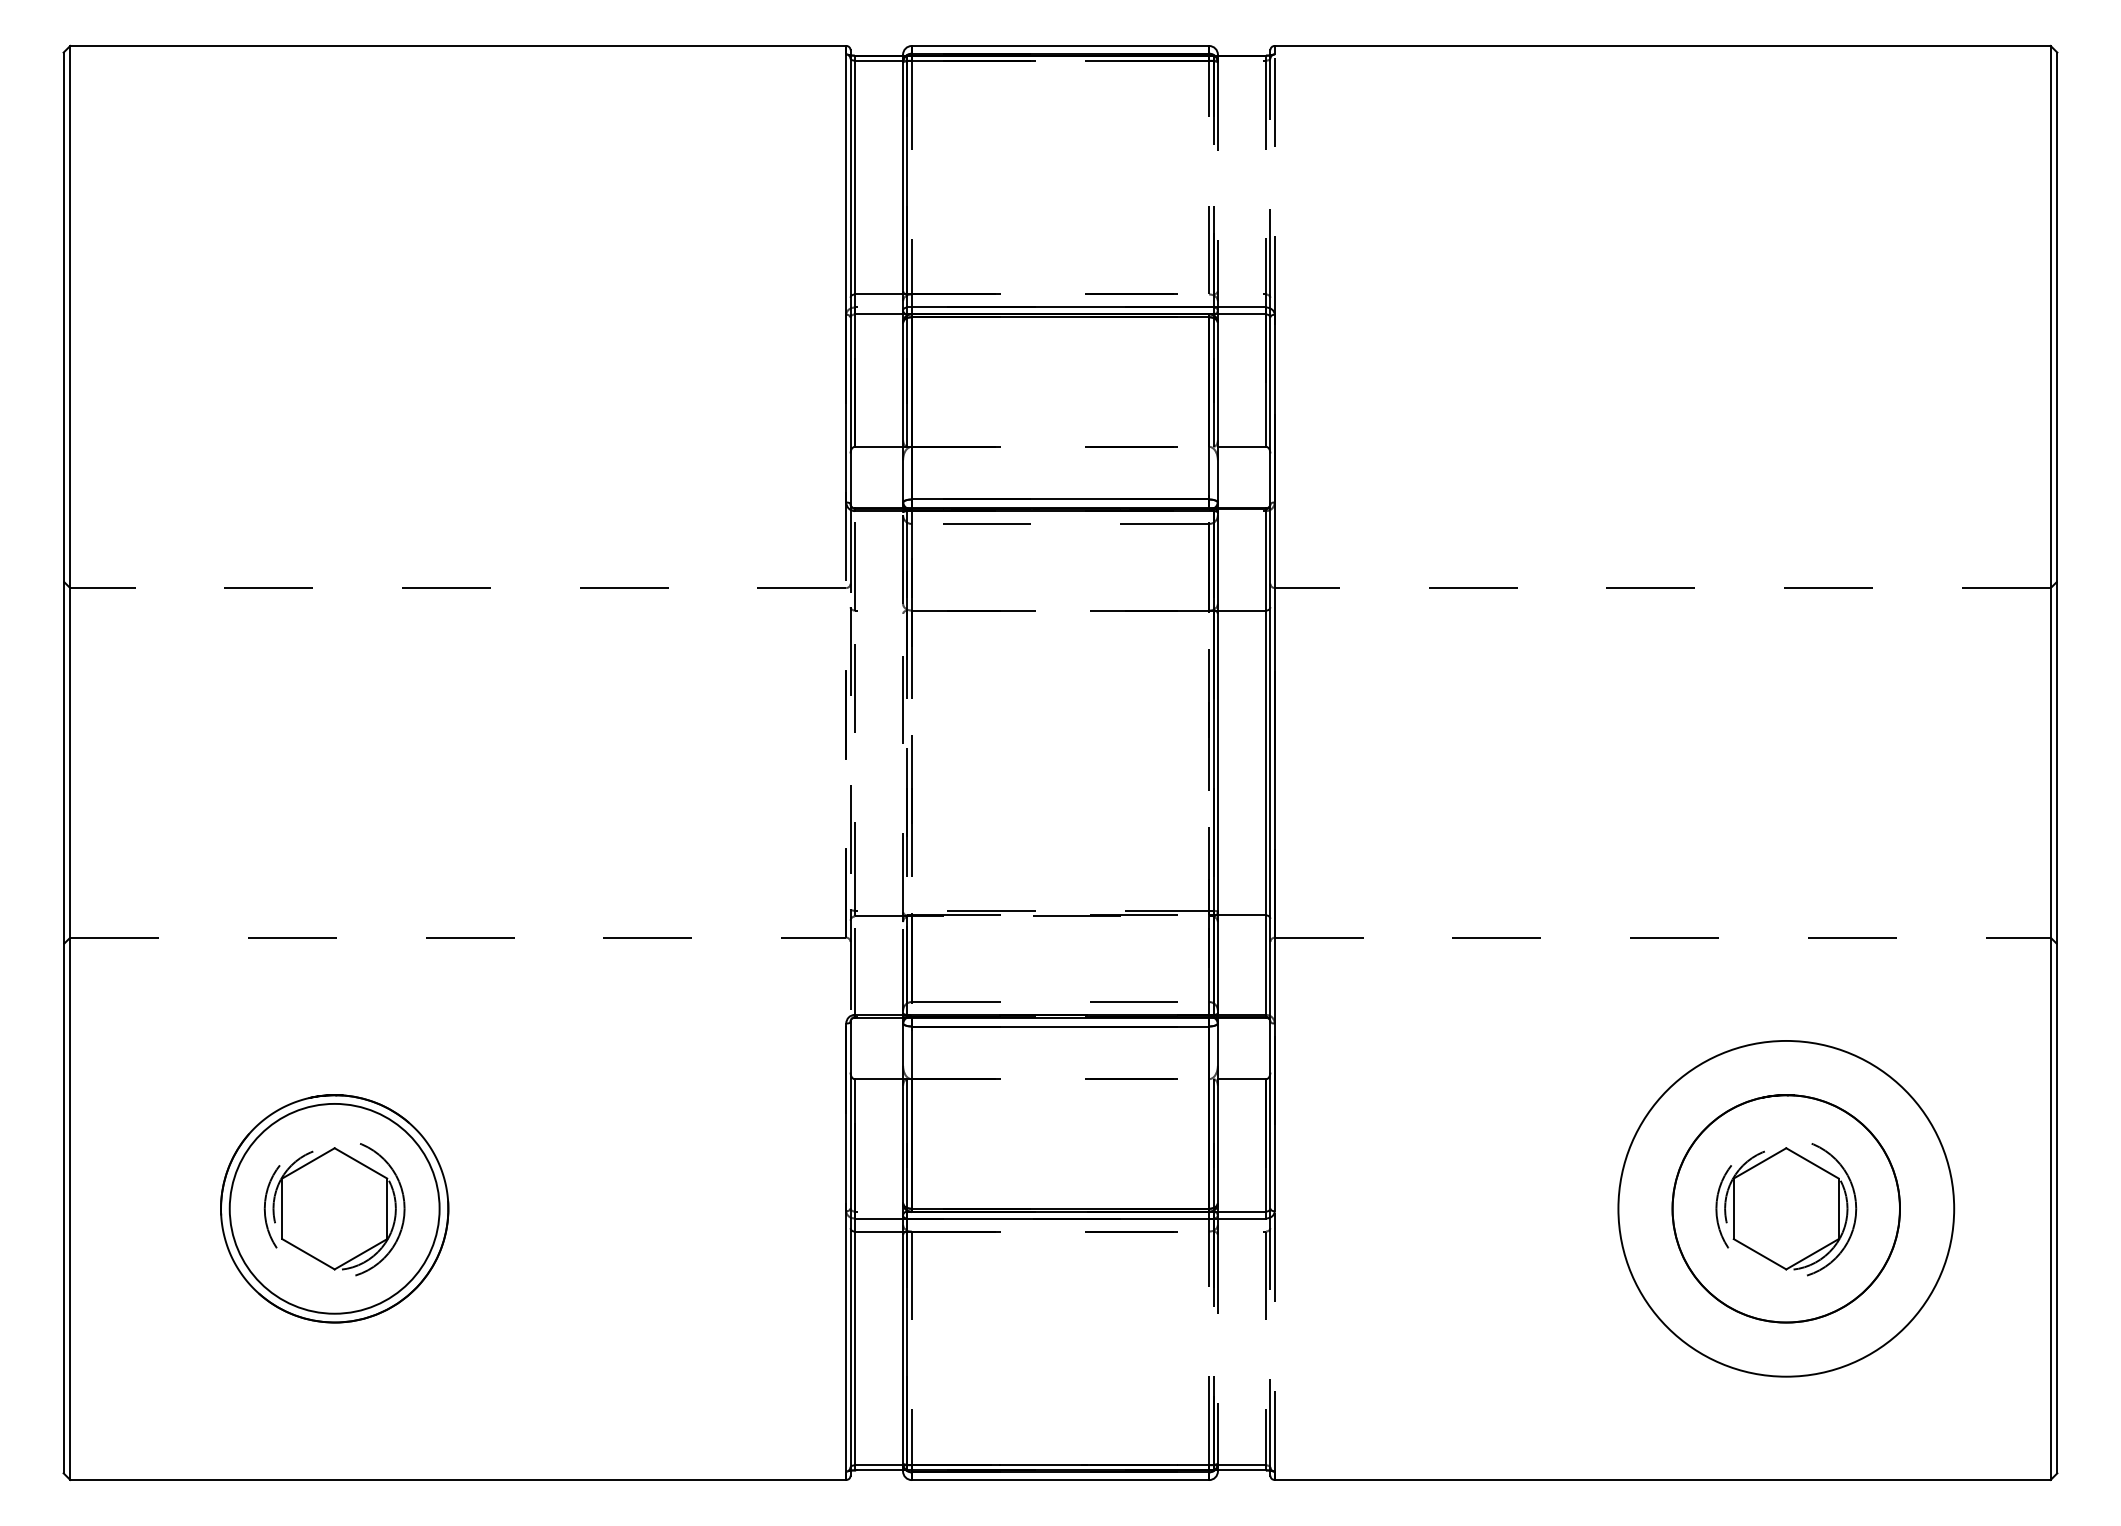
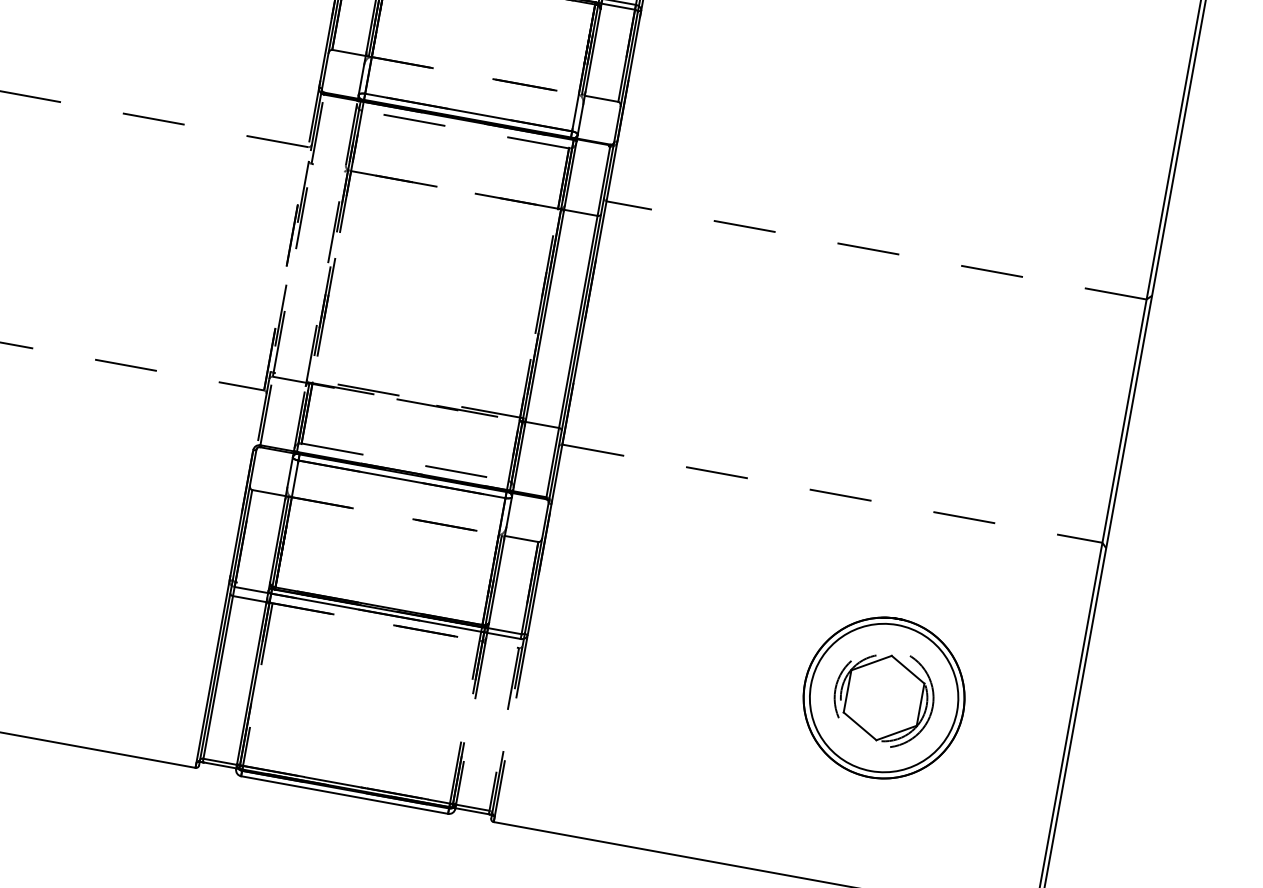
circle: (1786, 1208) -> (884, 697), size x0.62

